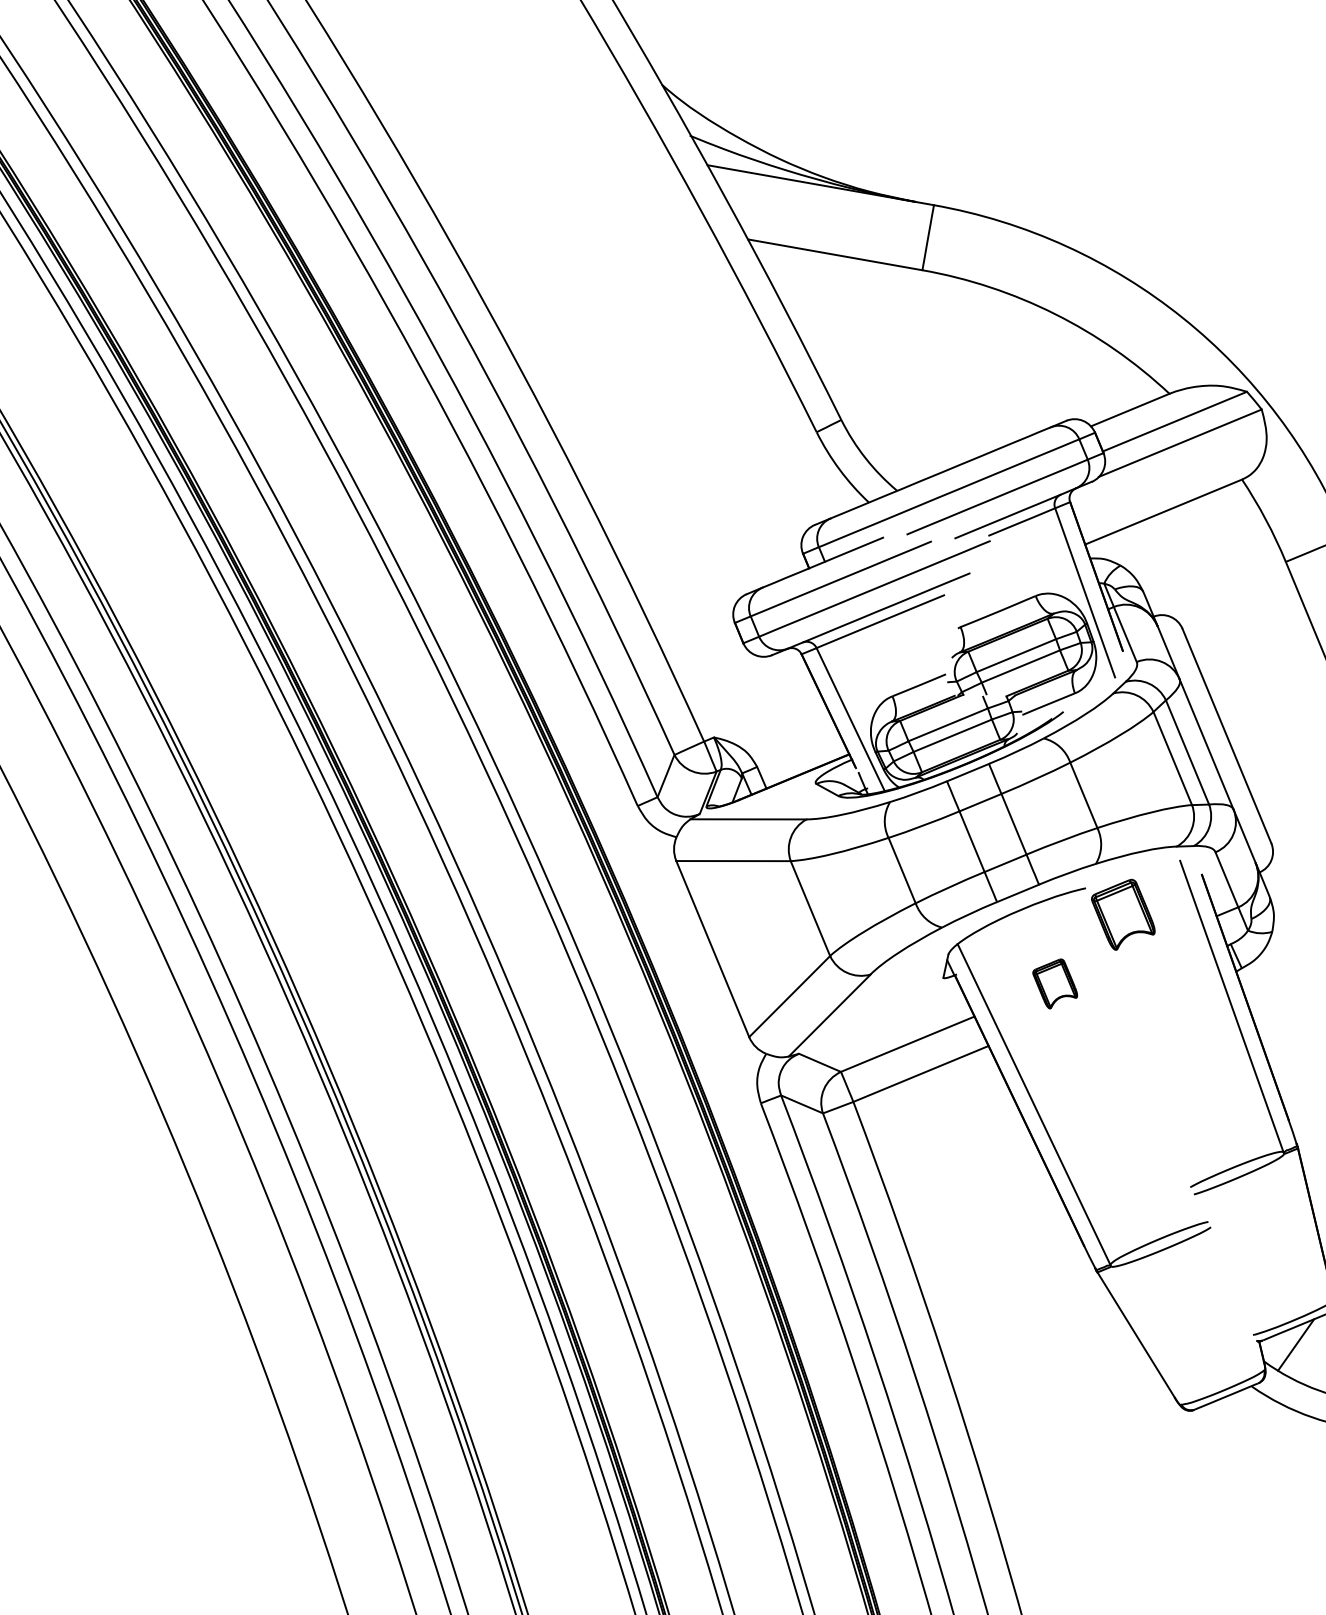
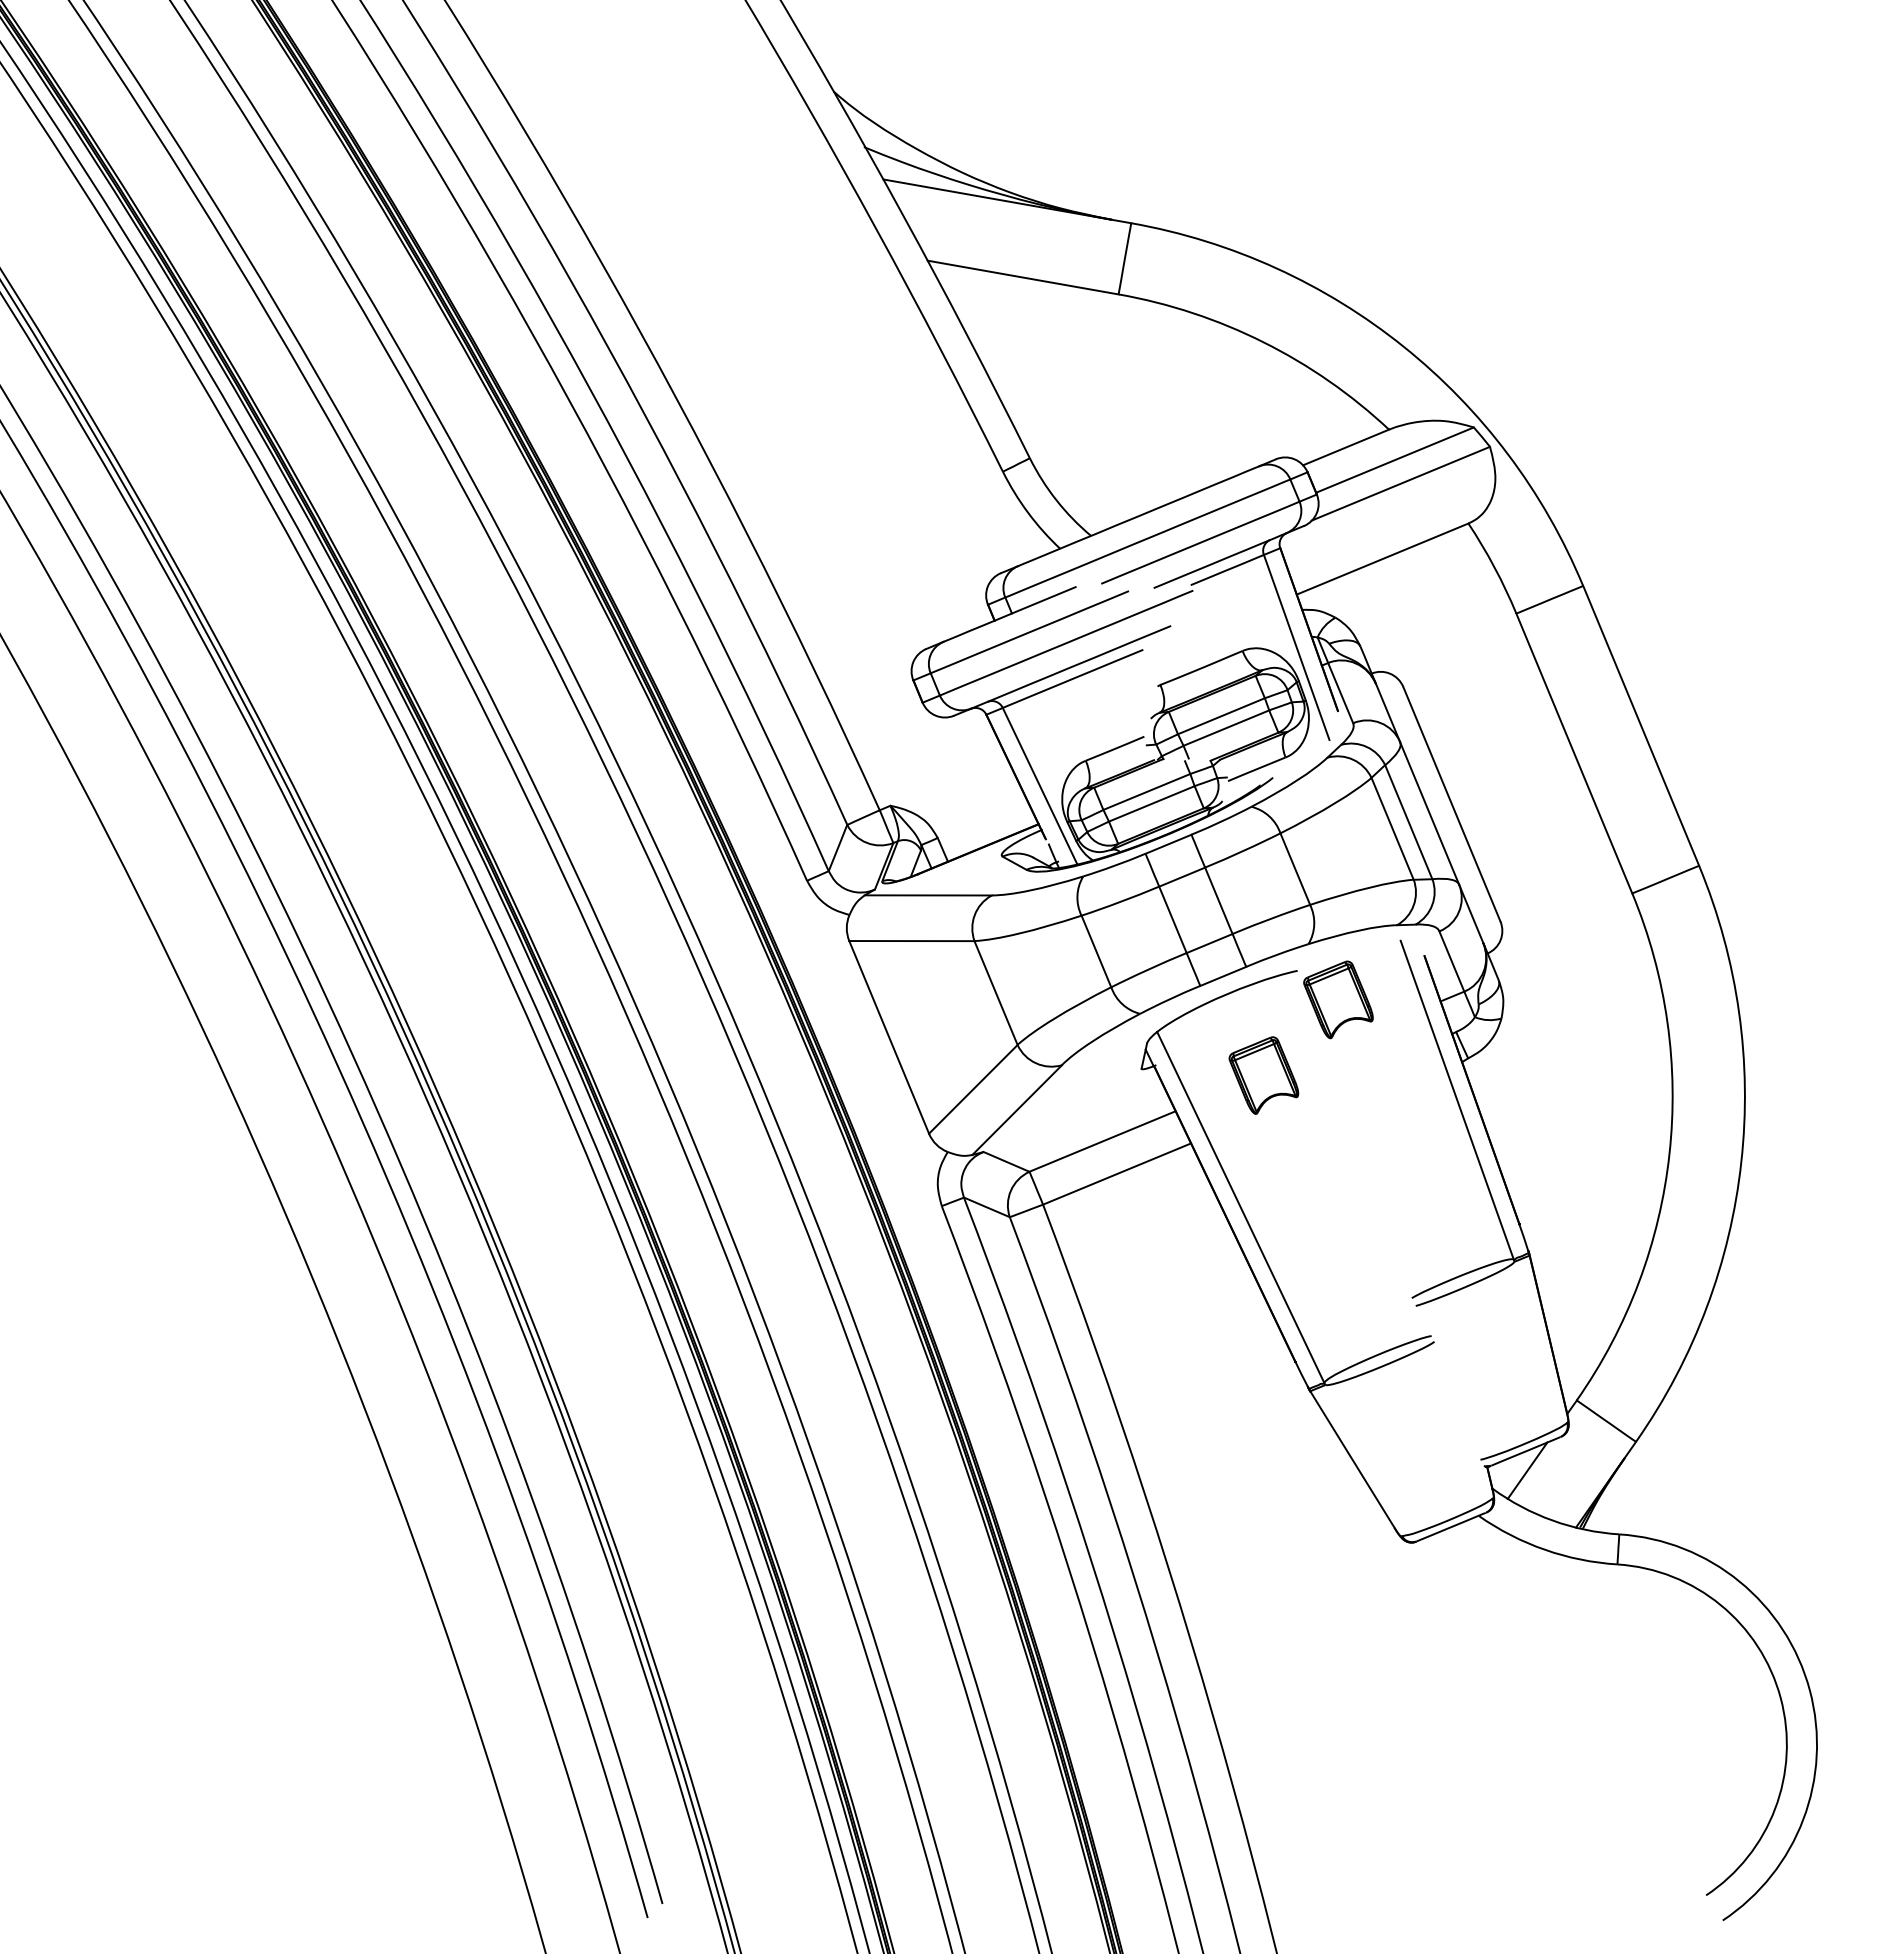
part: (1054, 983) -> (1263, 1075), size x1.43

